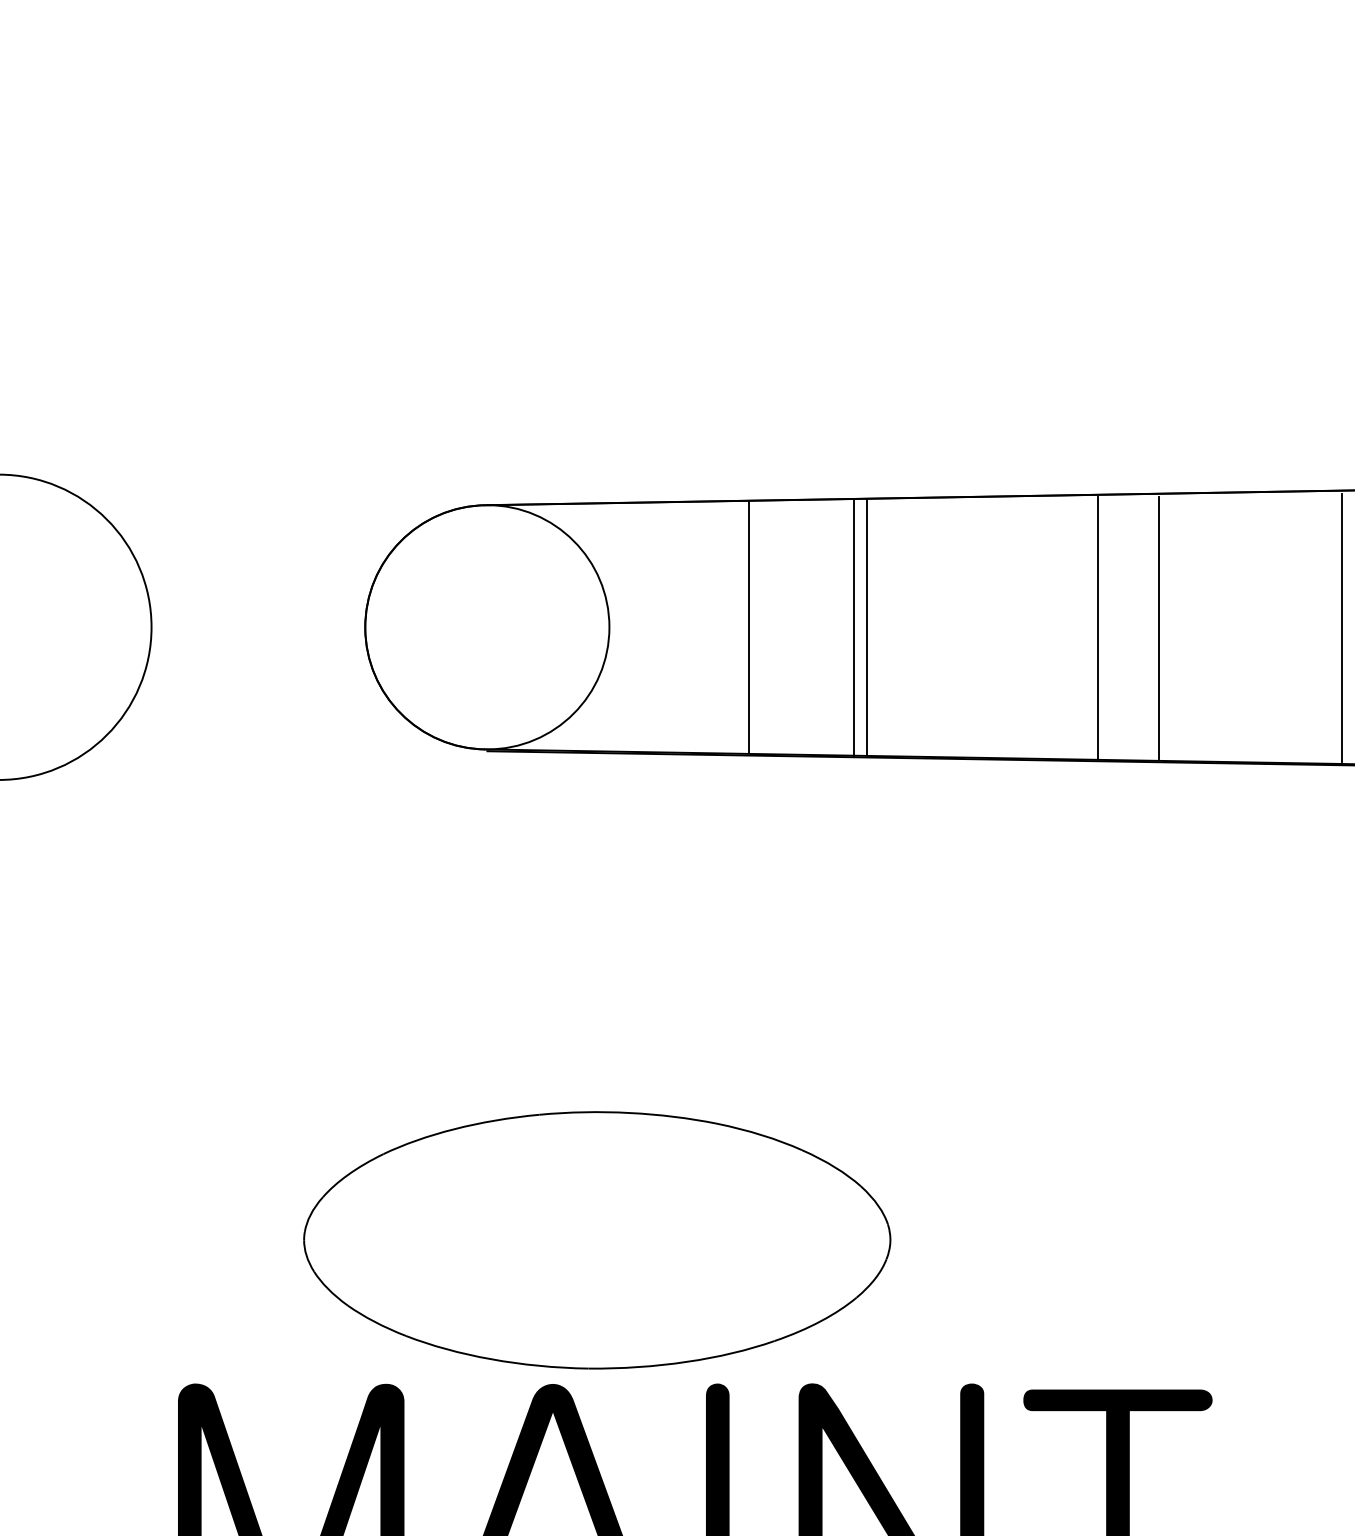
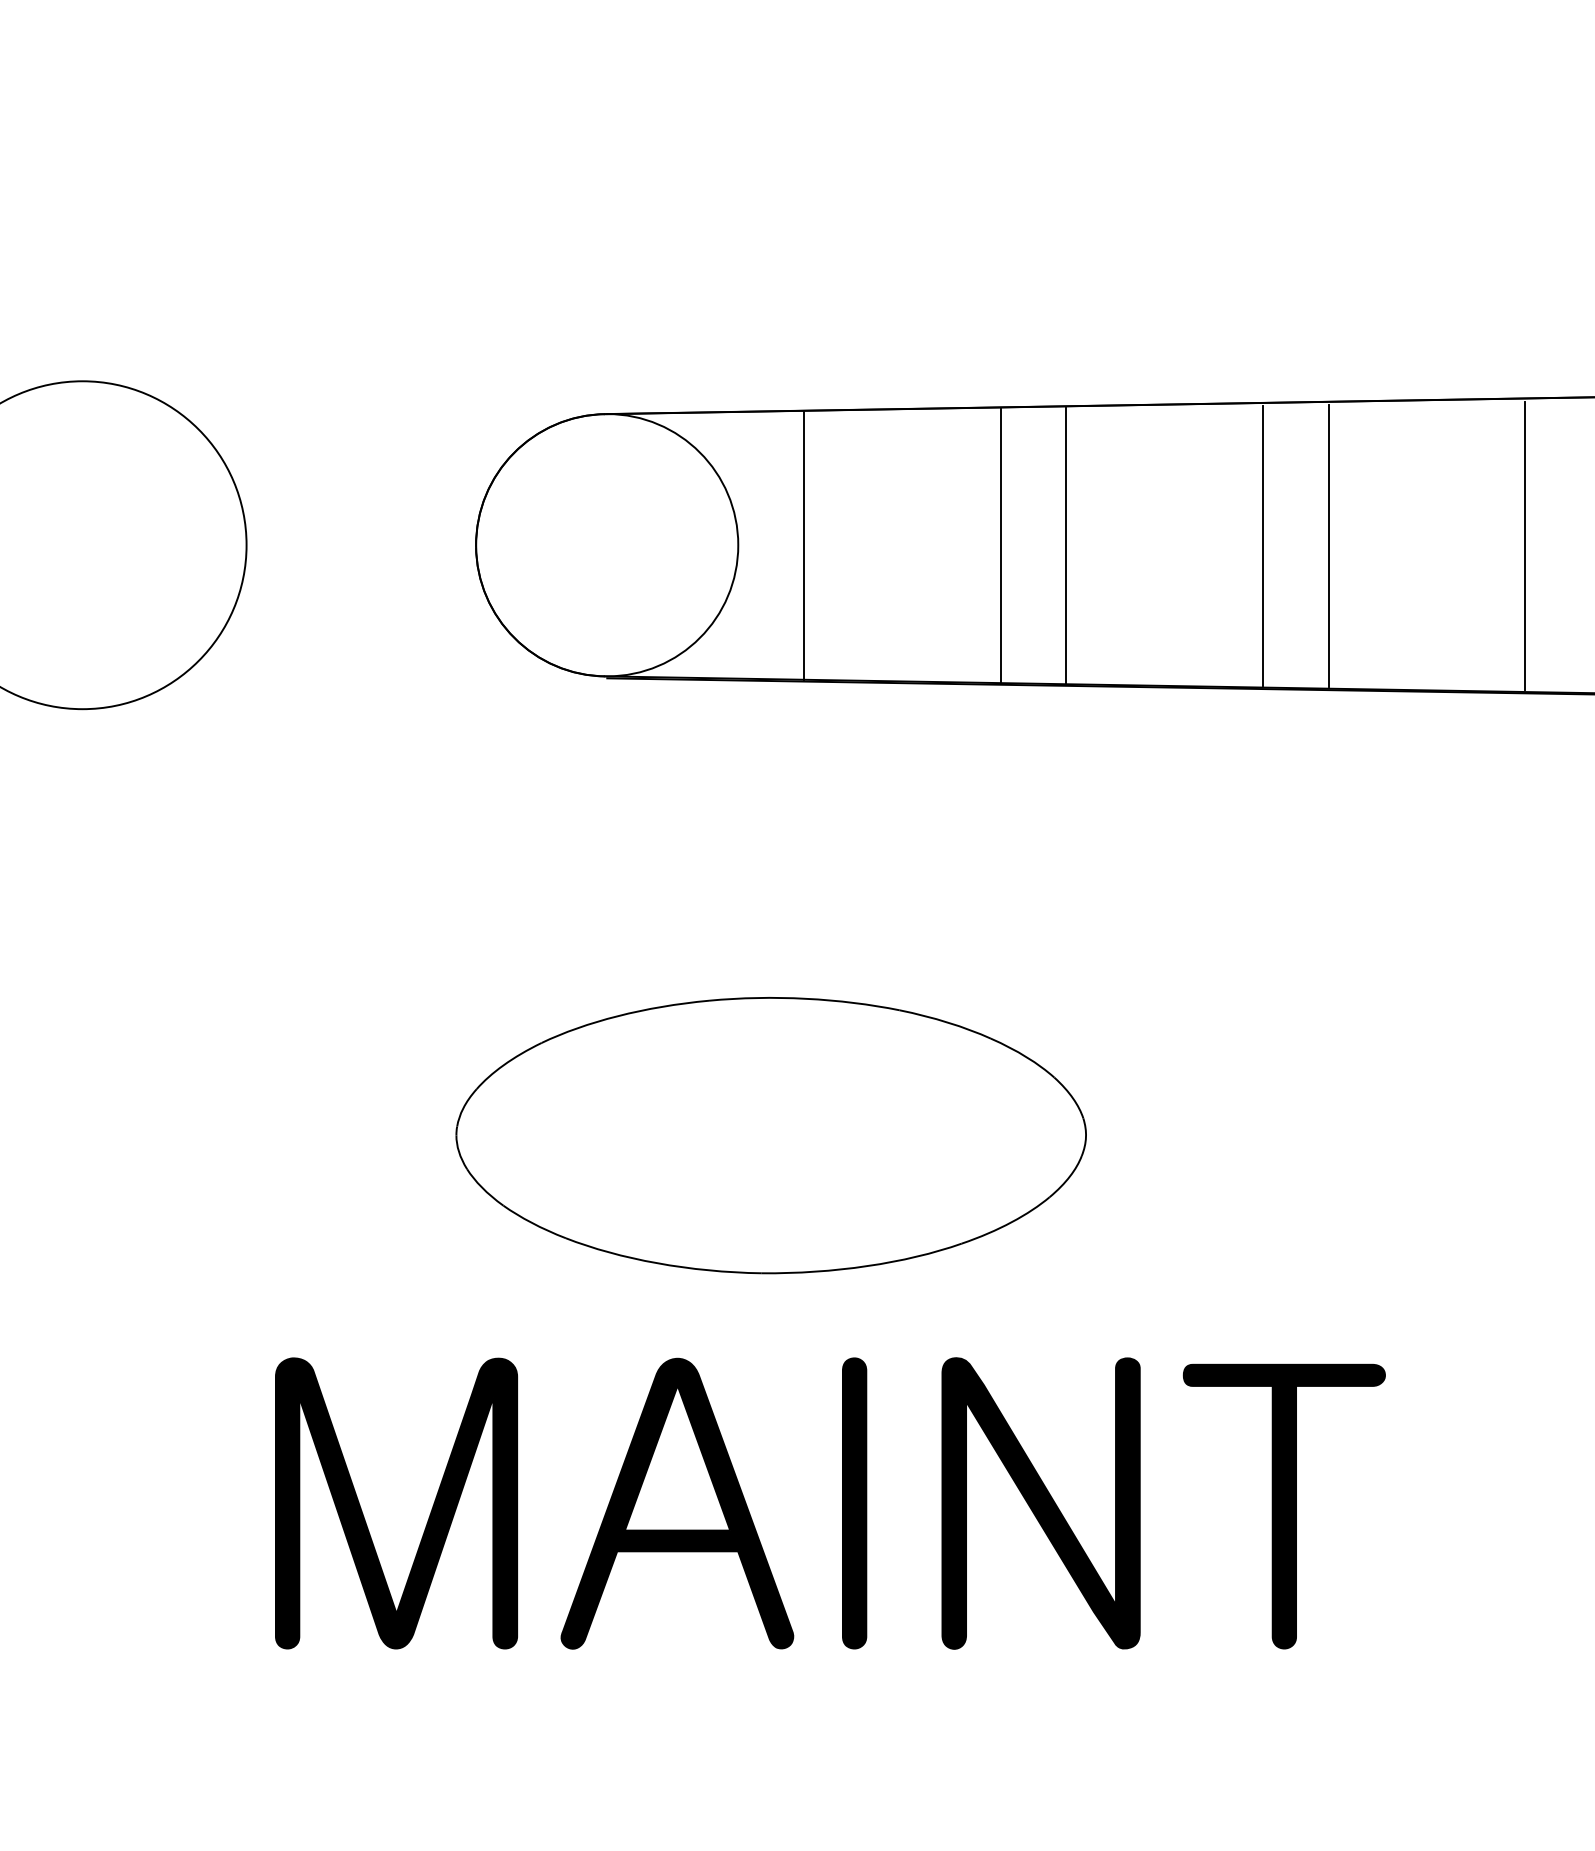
line: (748, 627) -> (803, 545), moved
line: (867, 627) -> (1066, 545), moved
part: (596, 1240) -> (770, 1135), moved

